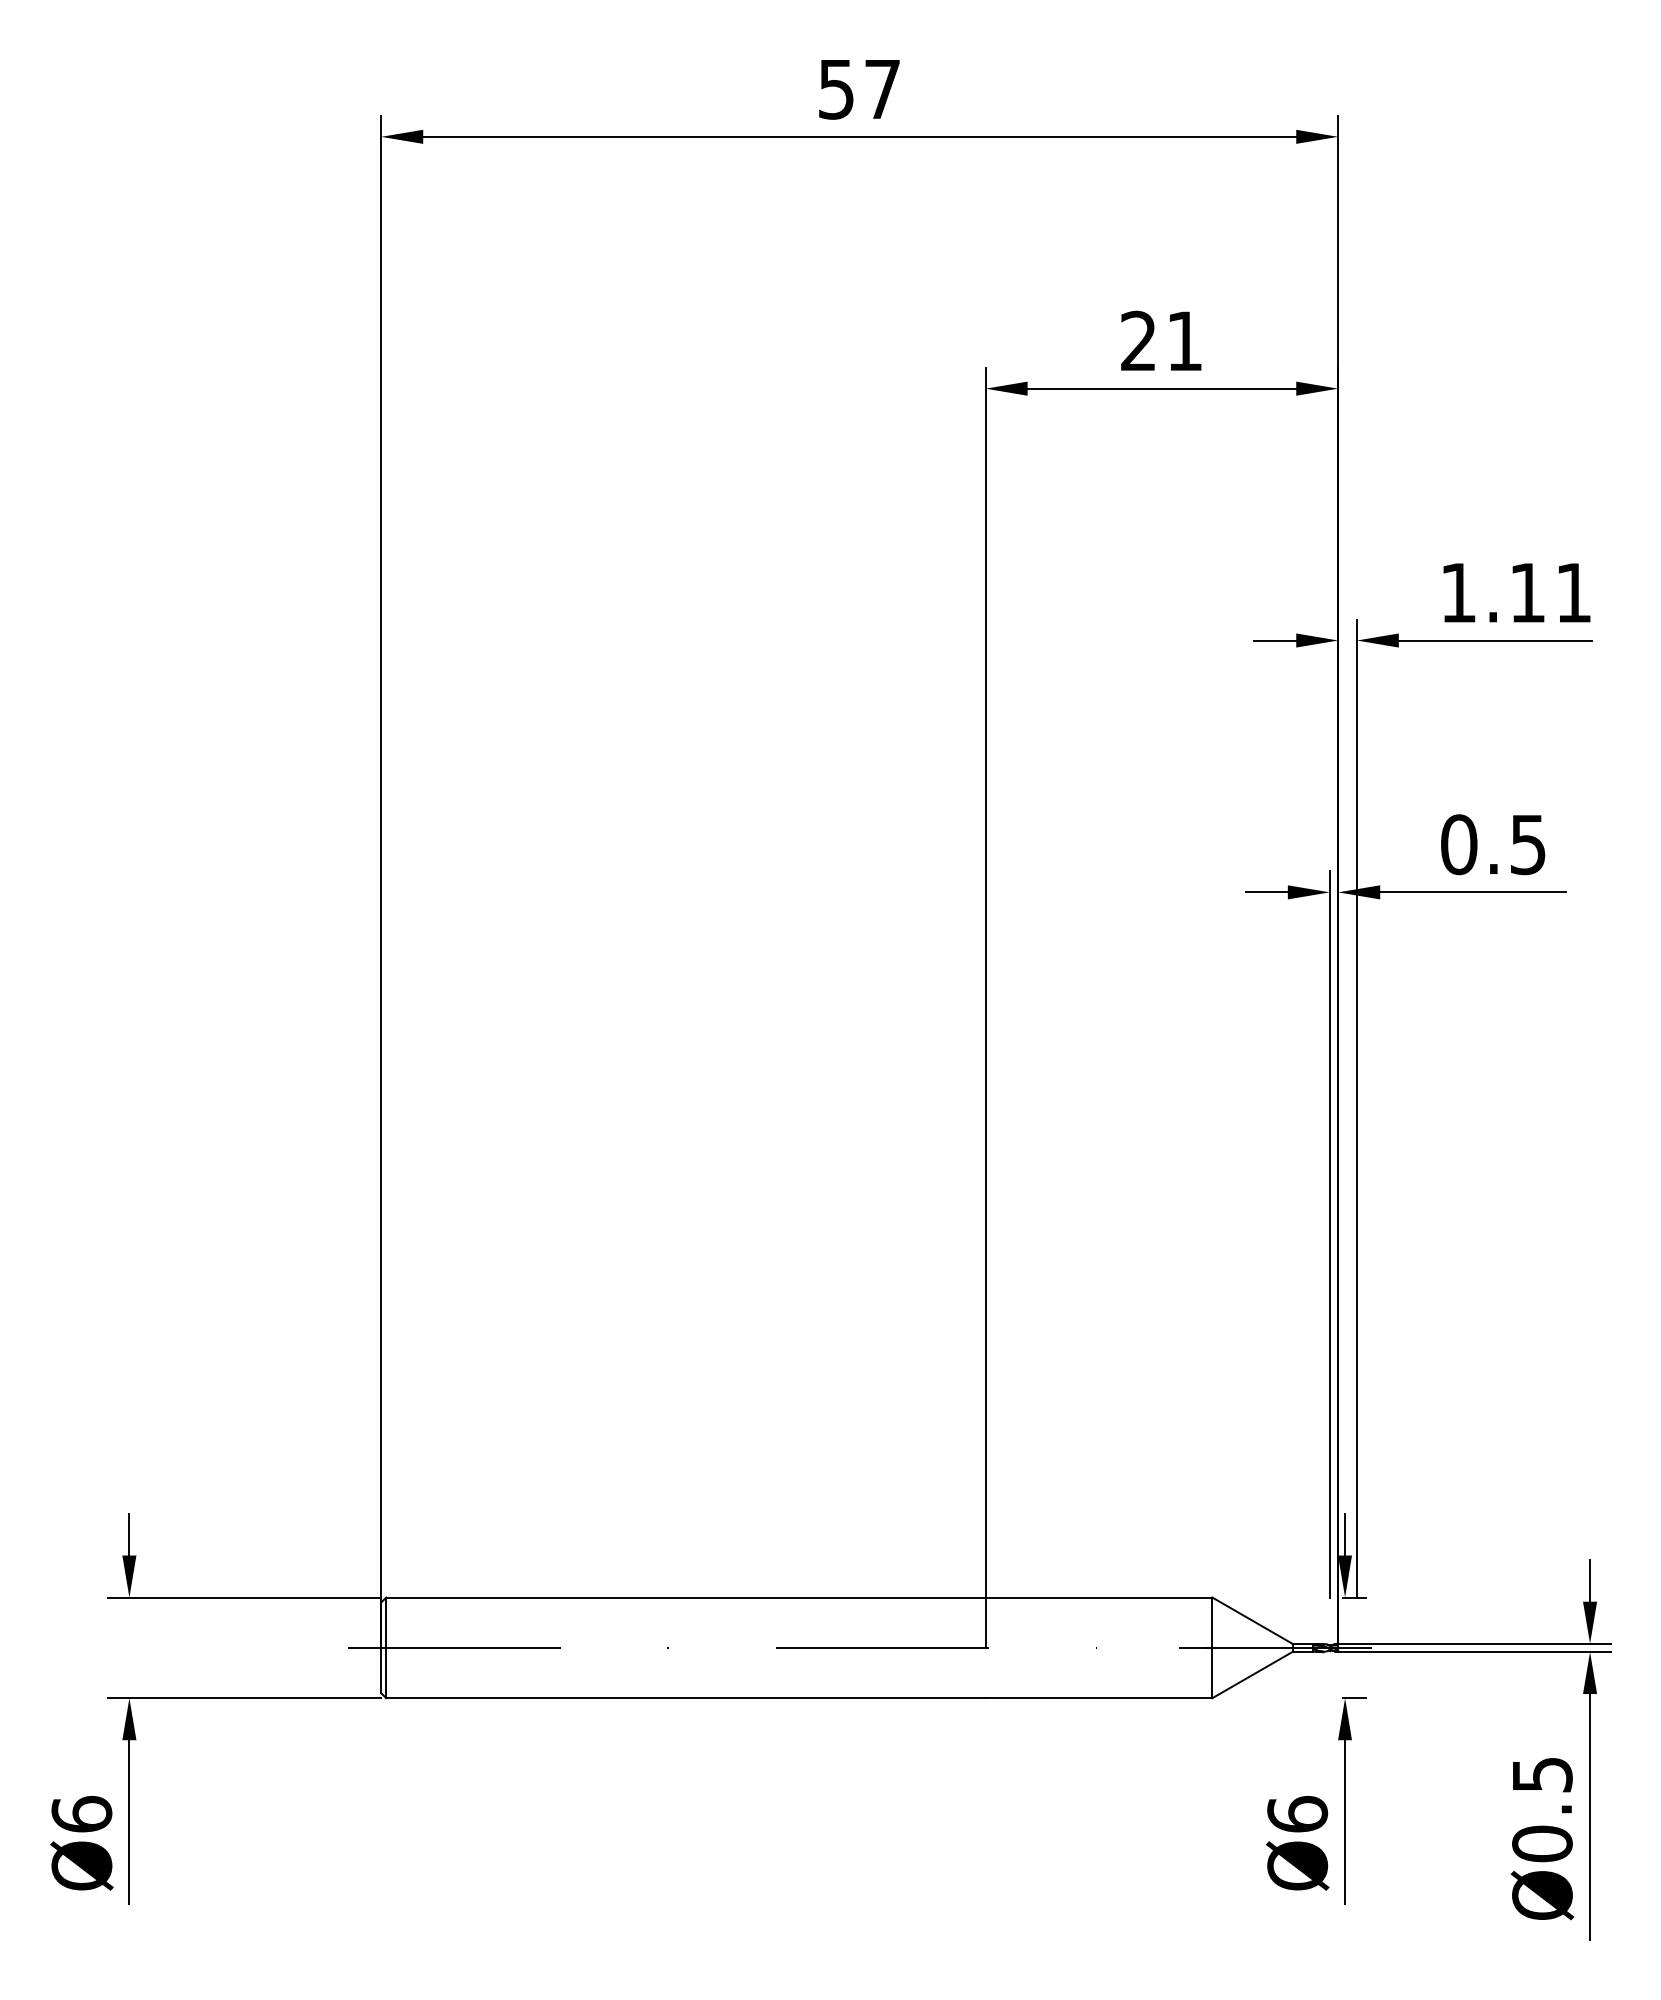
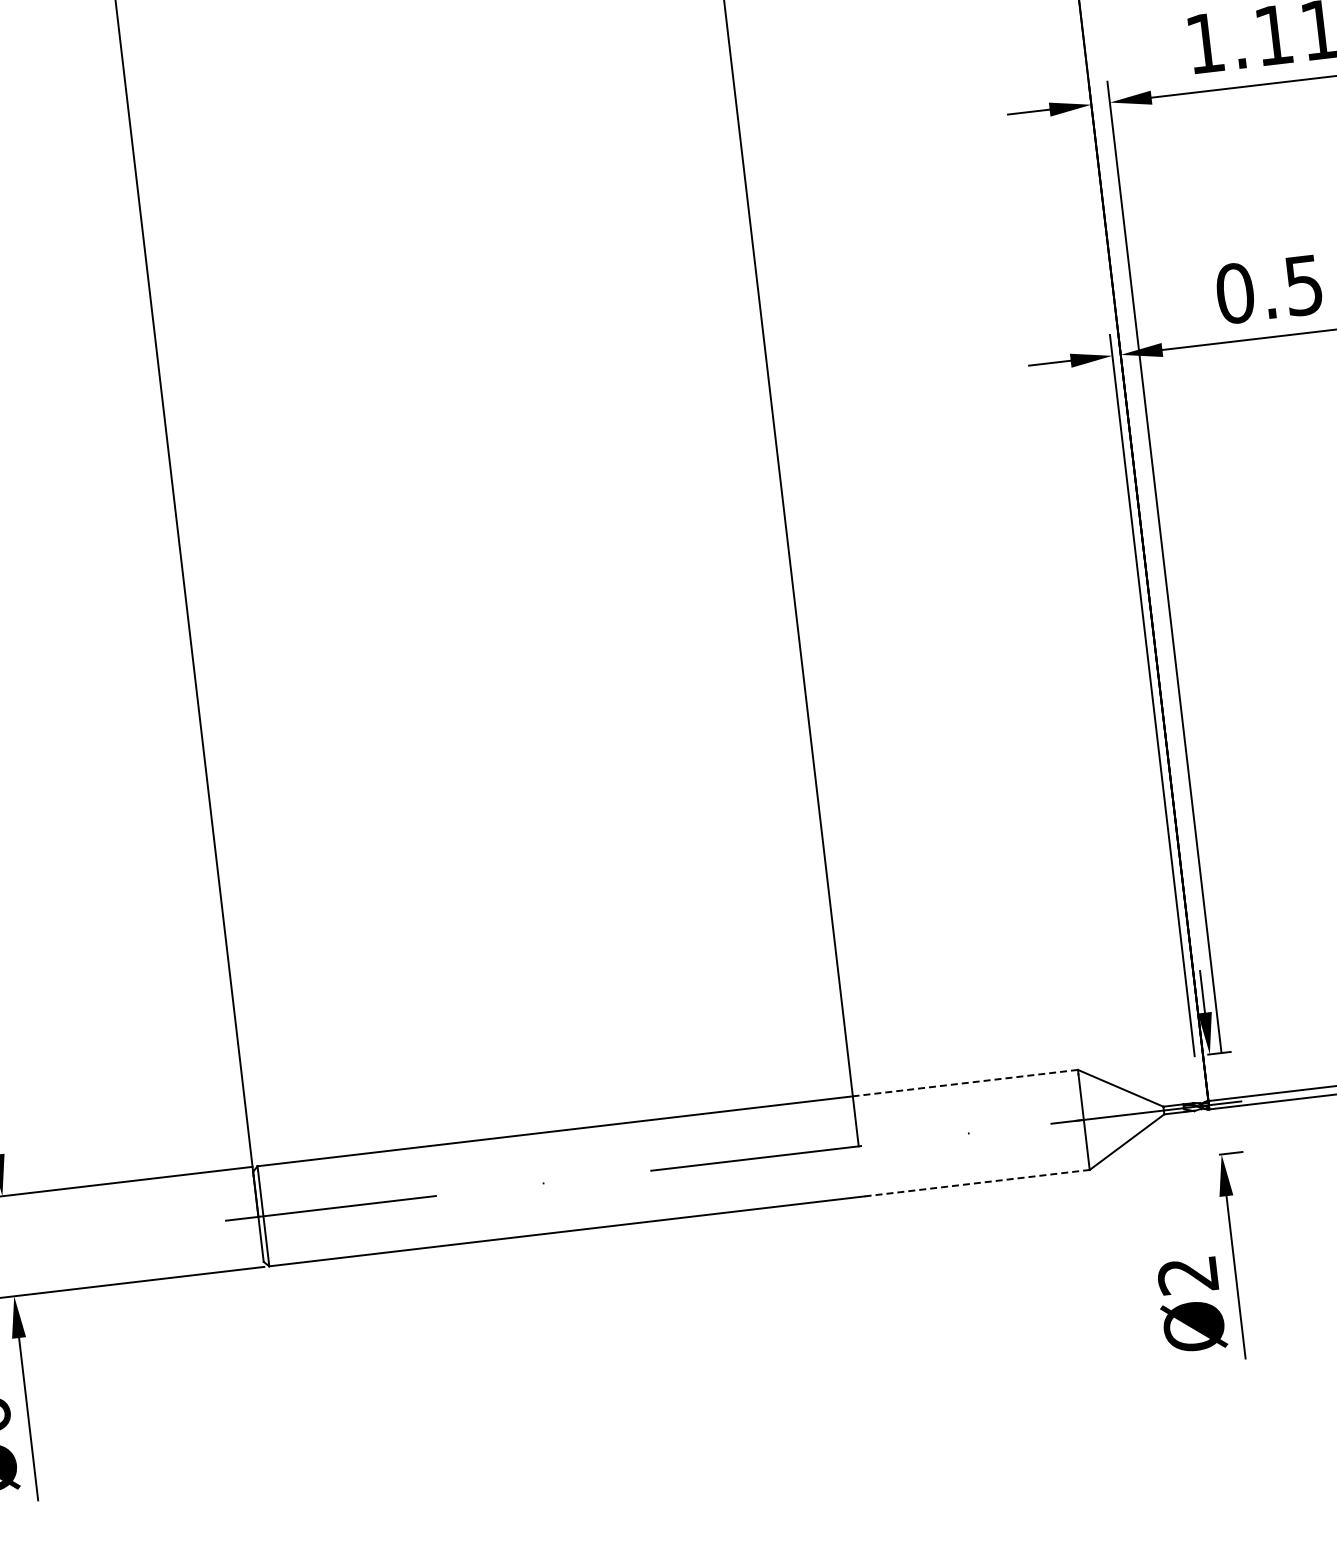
line: (1098, 1597) -> (964, 1083), solid -> dashed
line: (1099, 1698) -> (977, 1183), solid -> dashed
text: (1297, 1814) -> (1187, 1275), Ø6 -> Ø2

